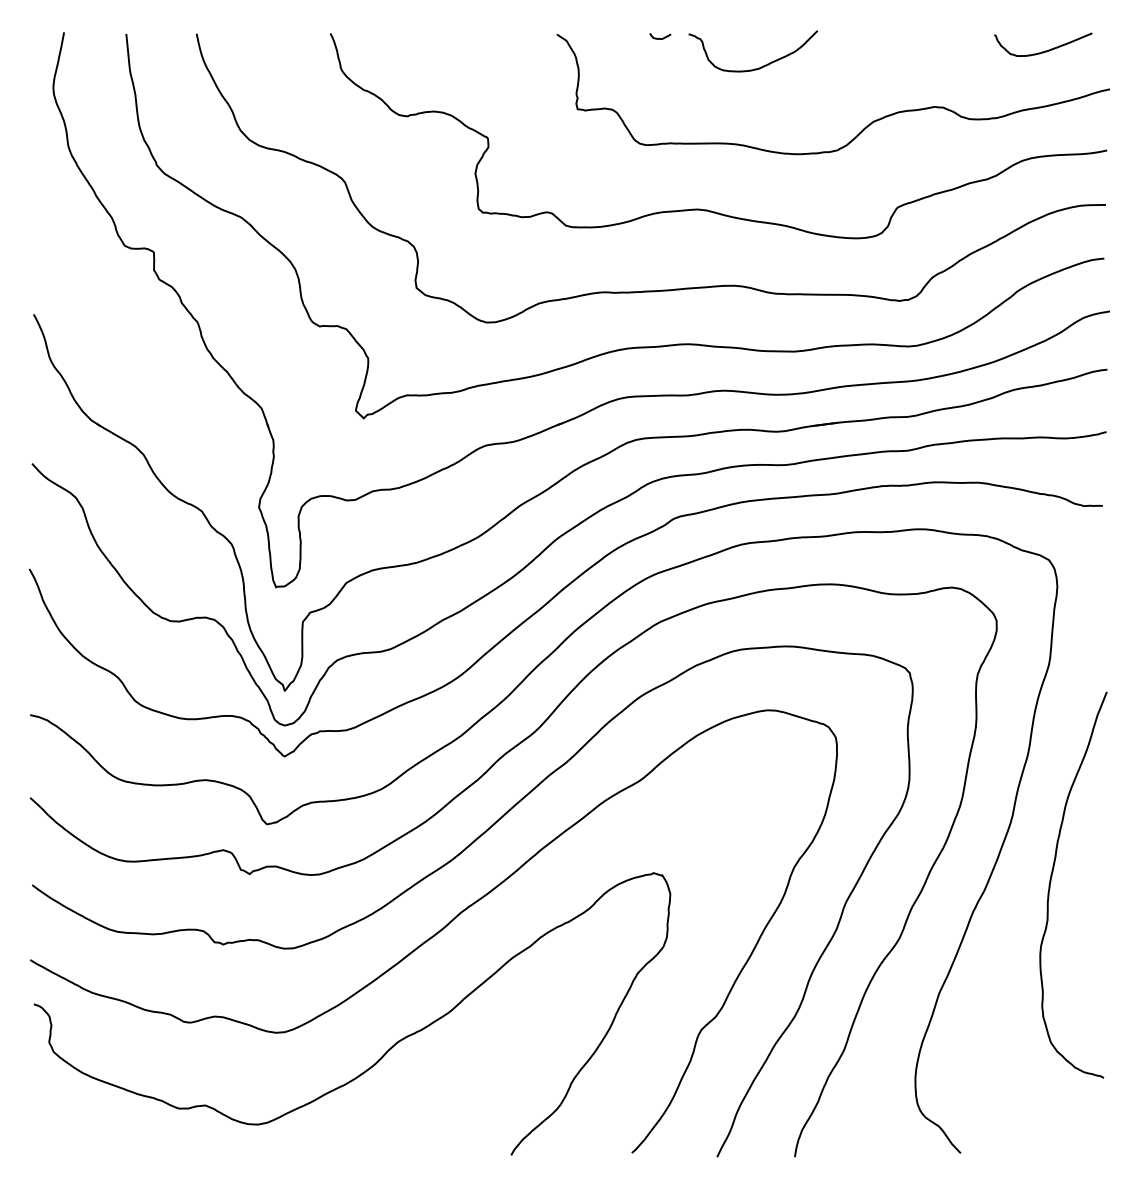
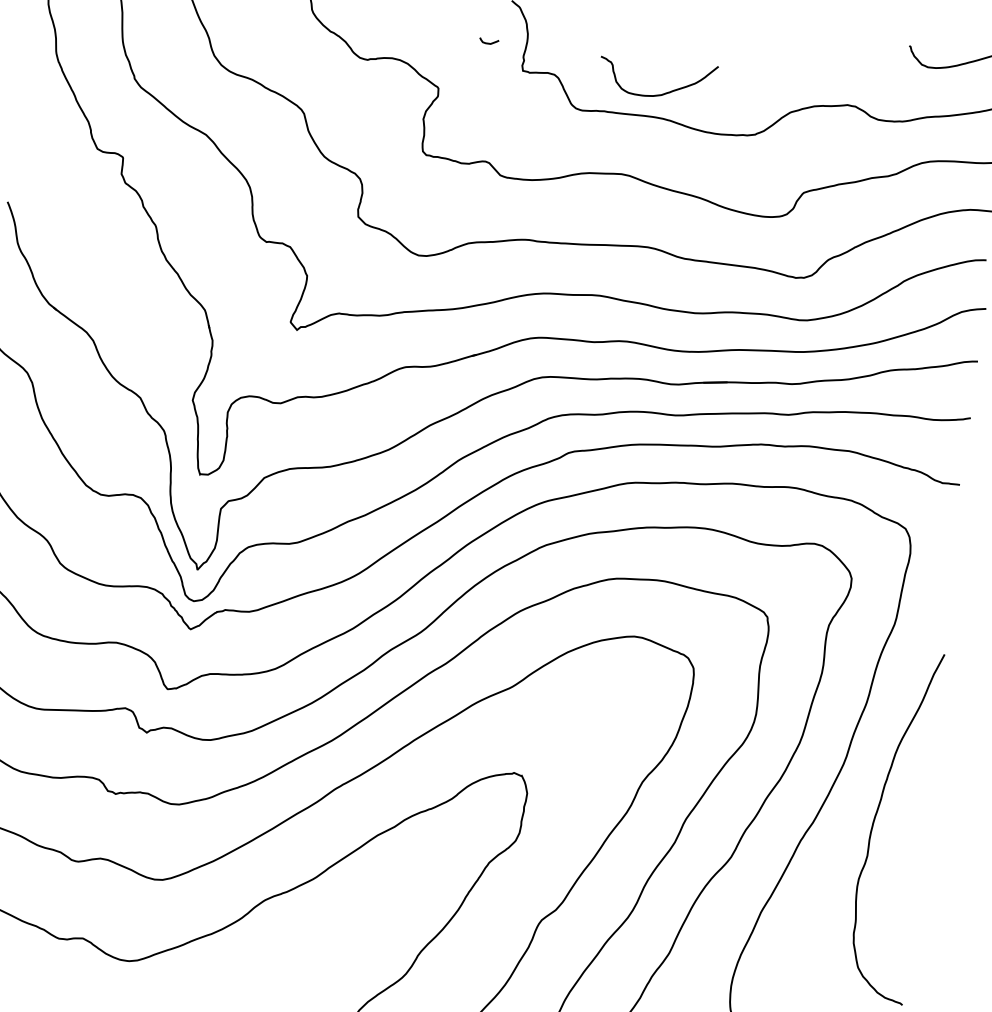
curve: (660, 38) -> (489, 43), moved
curve: (758, 67) -> (661, 93), moved

